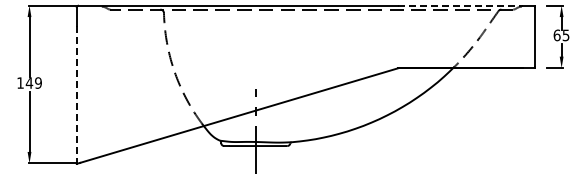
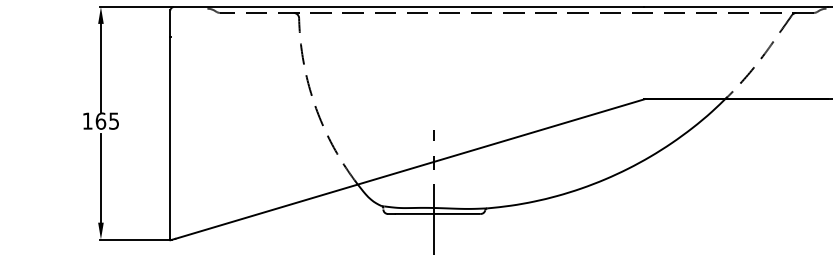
line: (460, 5) -> (736, 6), dashed -> solid
text: (33, 82) -> (106, 120), 149 -> 165
line: (76, 94) -> (170, 138), dashed -> solid

